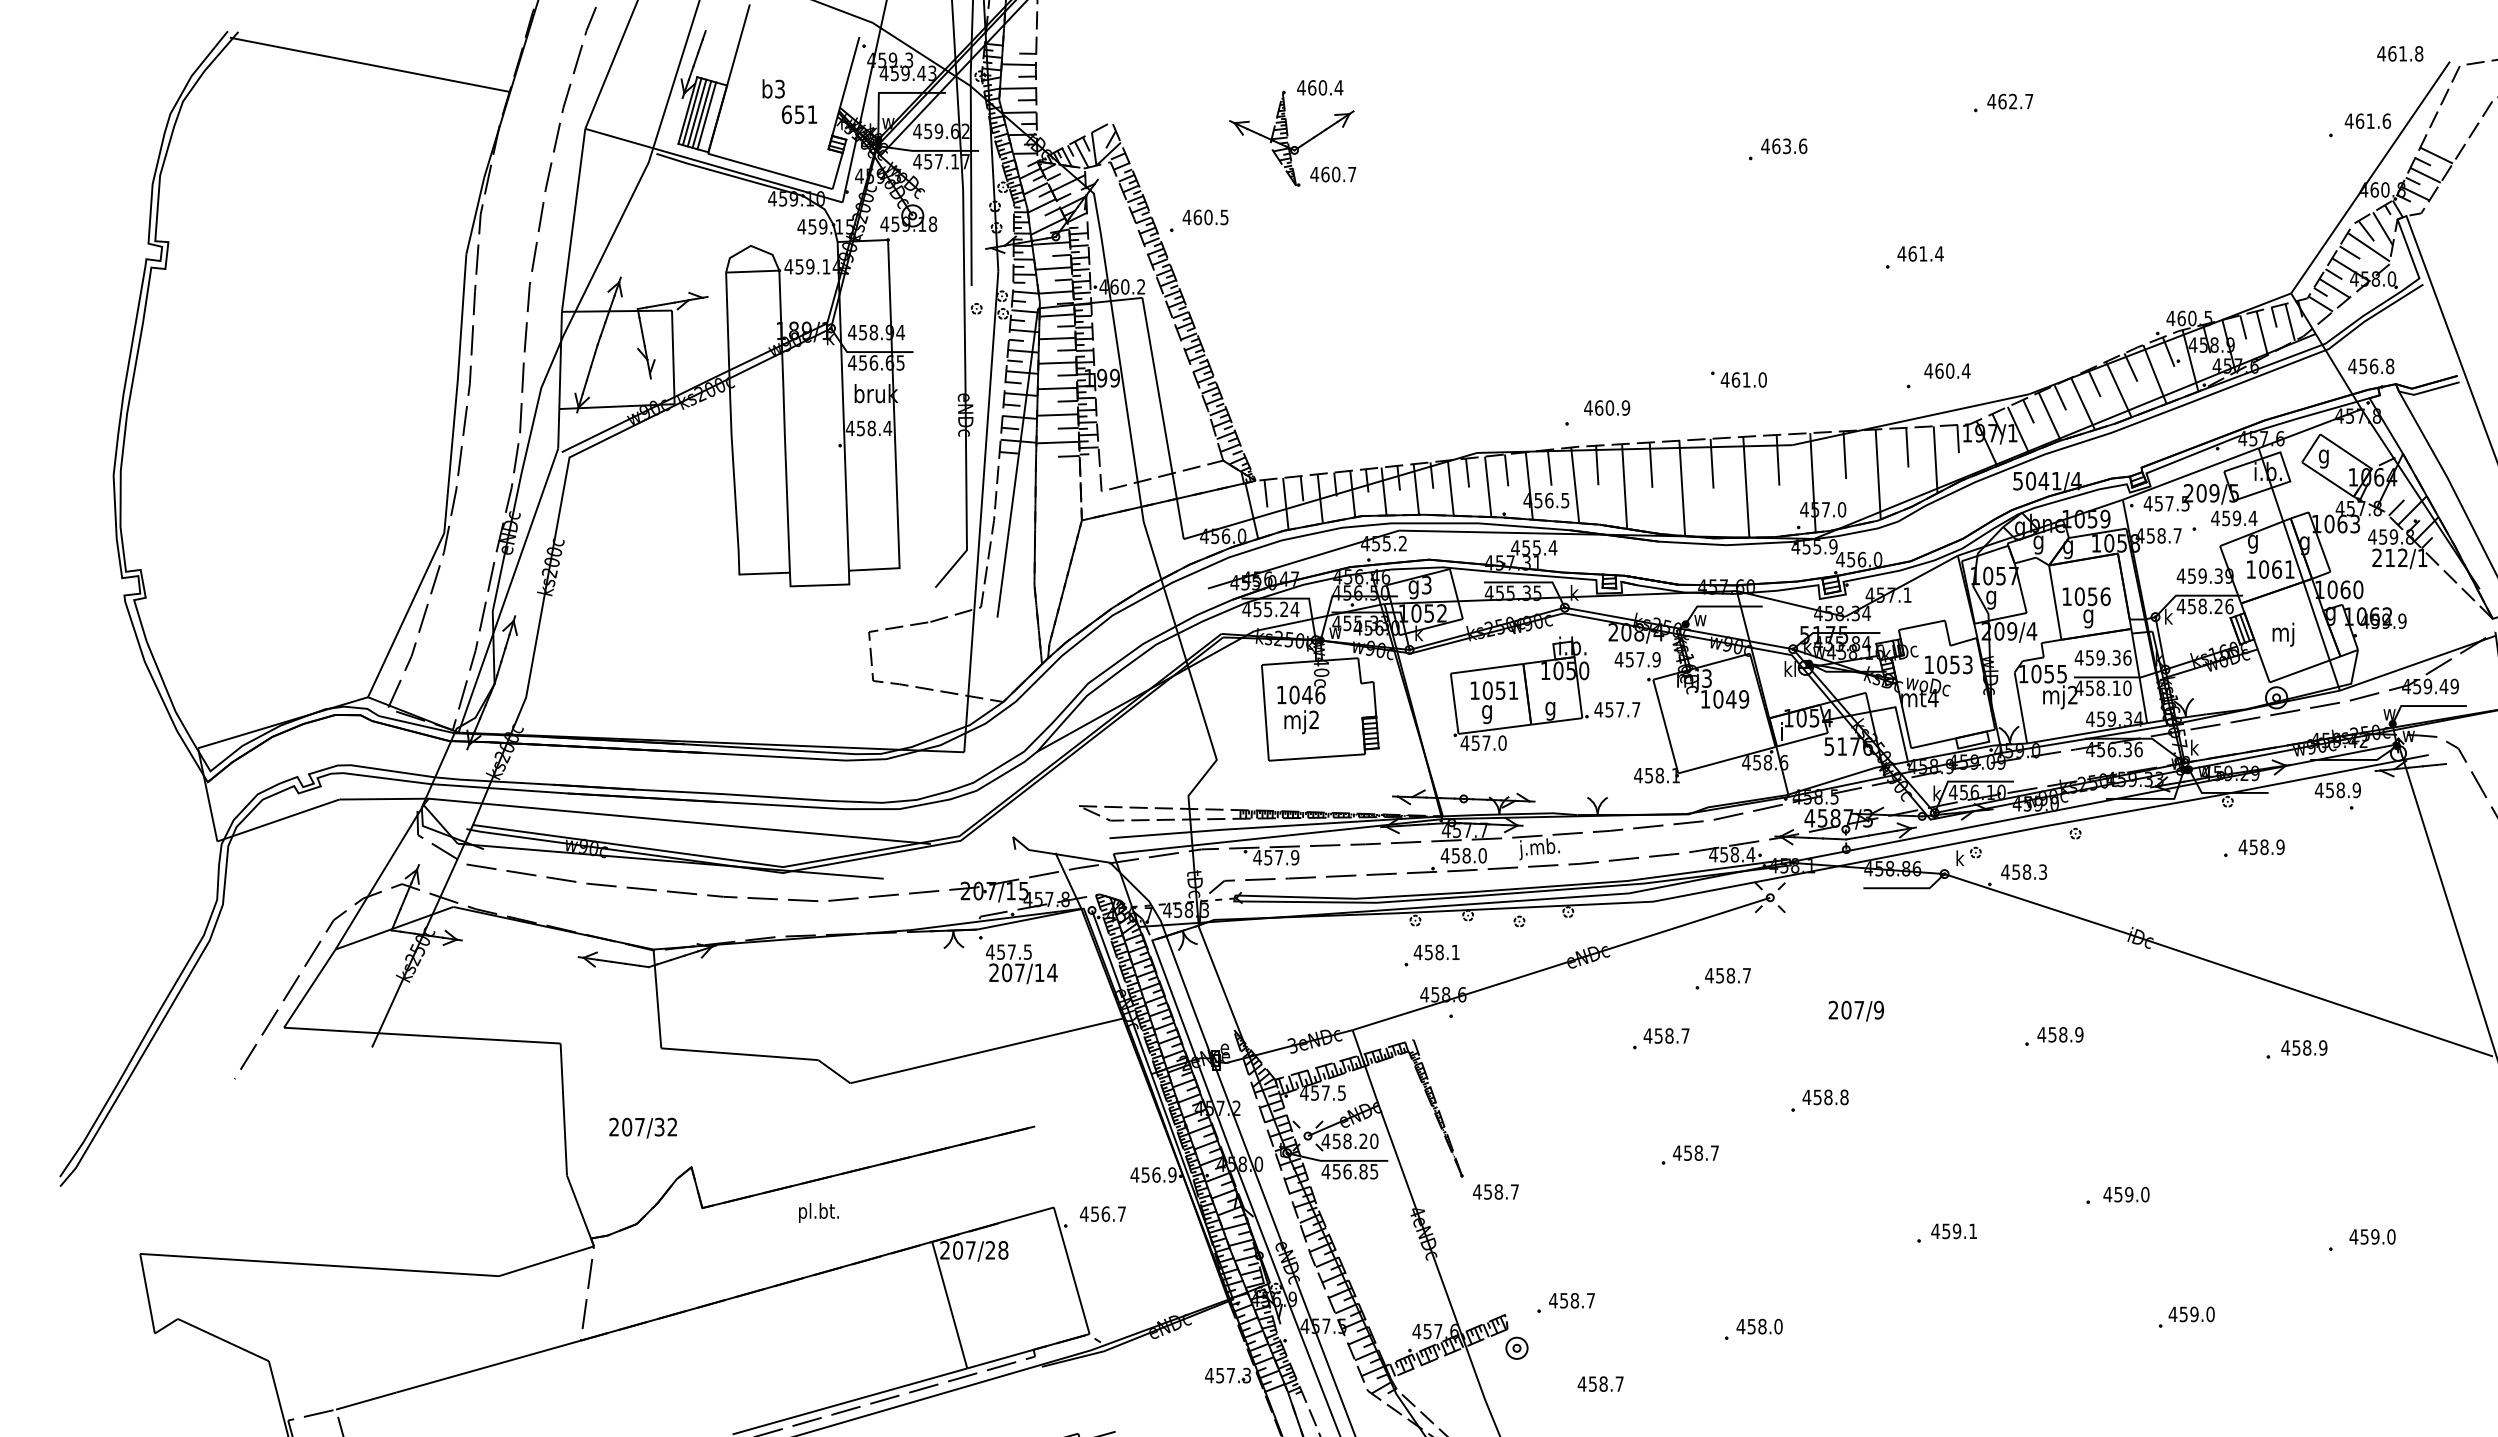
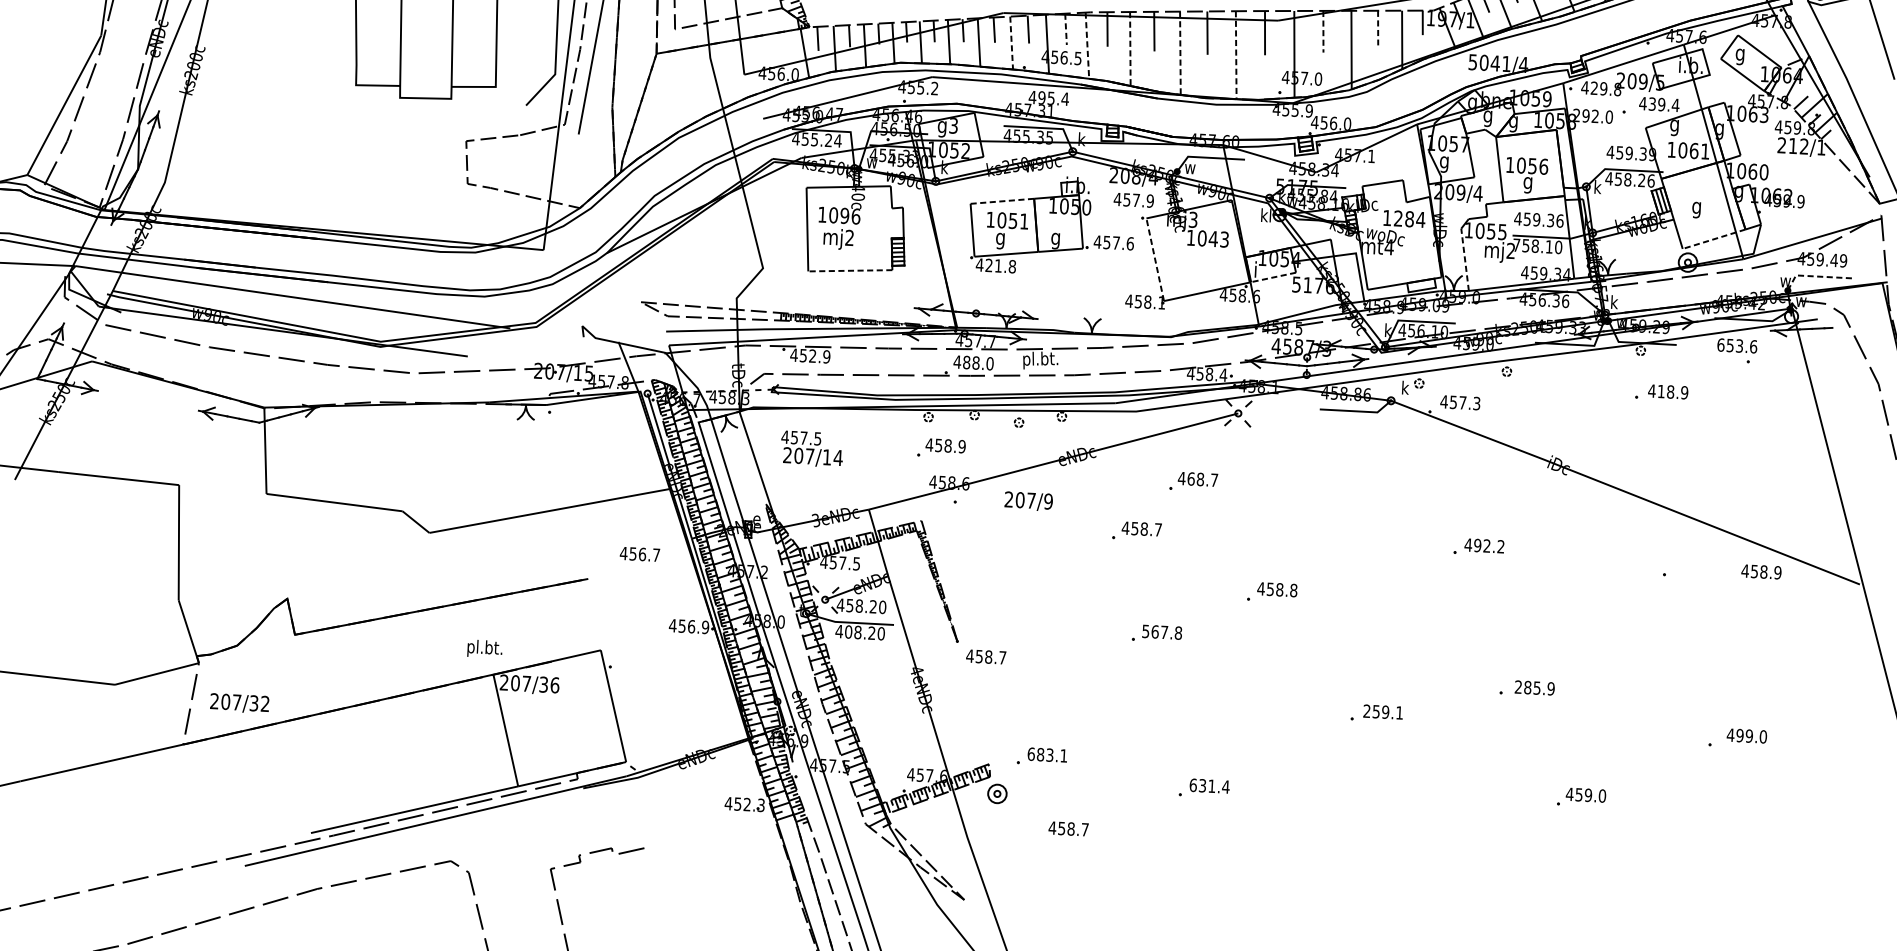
line: (1907, 447) -> (1378, 27), solid -> dashed
line: (1844, 455) -> (1323, 32), solid -> dashed
line: (1549, 467) -> (1065, 29), solid -> dashed
line: (1575, 485) -> (1087, 45), solid -> dashed
line: (1488, 487) -> (1011, 43), solid -> dashed
line: (1624, 487) -> (1130, 49), solid -> dashed
line: (1746, 487) -> (1236, 55), solid -> dashed
line: (1682, 488) -> (1180, 53), solid -> dashed
text: (2172, 503) -> (1606, 88), 457.5 -> 429.8
text: (2226, 517) -> (1652, 103), 459.4 -> 439.4
text: (2158, 535) -> (1592, 115), 458.7 -> 292.0
text: (1526, 547) -> (1042, 97), 455.4 -> 495.4
text: (2283, 634) -> (1696, 207), mj -> g
text: (1955, 664) -> (1410, 218), 1053 -> 1284
line: (1487, 668) -> (1002, 201), solid -> dashed
line: (2305, 669) -> (1714, 239), solid -> dashed
text: (2078, 687) -> (1516, 244), 458.10 -> 758.10
text: (1307, 694) -> (844, 215), 1046 -> 1096
text: (1744, 699) -> (1224, 239), 1049 -> 1043
line: (2424, 706) -> (1816, 276), solid -> dashed
line: (2020, 708) -> (1464, 260), solid -> dashed
text: (1636, 709) -> (1130, 243), 457.7 -> 457.6
line: (1665, 726) -> (1154, 259), solid -> dashed
line: (1802, 739) -> (1273, 277), solid -> dashed
text: (1488, 742) -> (1000, 265), 457.0 -> 421.8
line: (1316, 757) -> (849, 270), solid -> dashed
text: (2337, 790) -> (1736, 346), 458.9 -> 653.6
text: (2253, 847) -> (1661, 391), 458.9 -> 418.9
text: (1539, 849) -> (1039, 360), j.mb. -> pl.bt.
text: (1455, 855) -> (966, 362), 458.0 -> 488.0
text: (1278, 857) -> (812, 356), 457.9 -> 452.9
text: (2026, 871) -> (1462, 402), 458.3 -> 457.3
text: (1455, 952) -> (961, 446), 458.1 -> 458.9
text: (1021, 964) -> (811, 449), moved
text: (1720, 975) -> (1191, 478), 458.7 -> 468.7
text: (1855, 1010) -> (1028, 500), moved
text: (2065, 1034) -> (1488, 545), 458.9 -> 492.2
text: (2304, 1047) -> (1761, 571), moved
text: (642, 1127) -> (239, 702), moved
text: (1695, 1152) -> (1161, 631), 458.7 -> 567.8
text: (1355, 1171) -> (864, 632), 456.85 -> 408.20
text: (2126, 1194) -> (1534, 687), 459.0 -> 285.9
text: (818, 1212) -> (484, 648), moved
text: (1102, 1213) -> (639, 553), moved
text: (1935, 1230) -> (1366, 710), 459.1 -> 259.1
text: (2364, 1236) -> (1739, 735), 459.0 -> 499.0
text: (996, 1250) -> (548, 685), 207/28 -> 207/36
text: (1571, 1300) -> (1047, 754), 458.7 -> 683.1
text: (1759, 1326) -> (1209, 786), 458.0 -> 631.4
text: (1230, 1375) -> (746, 804), 457.3 -> 452.3

